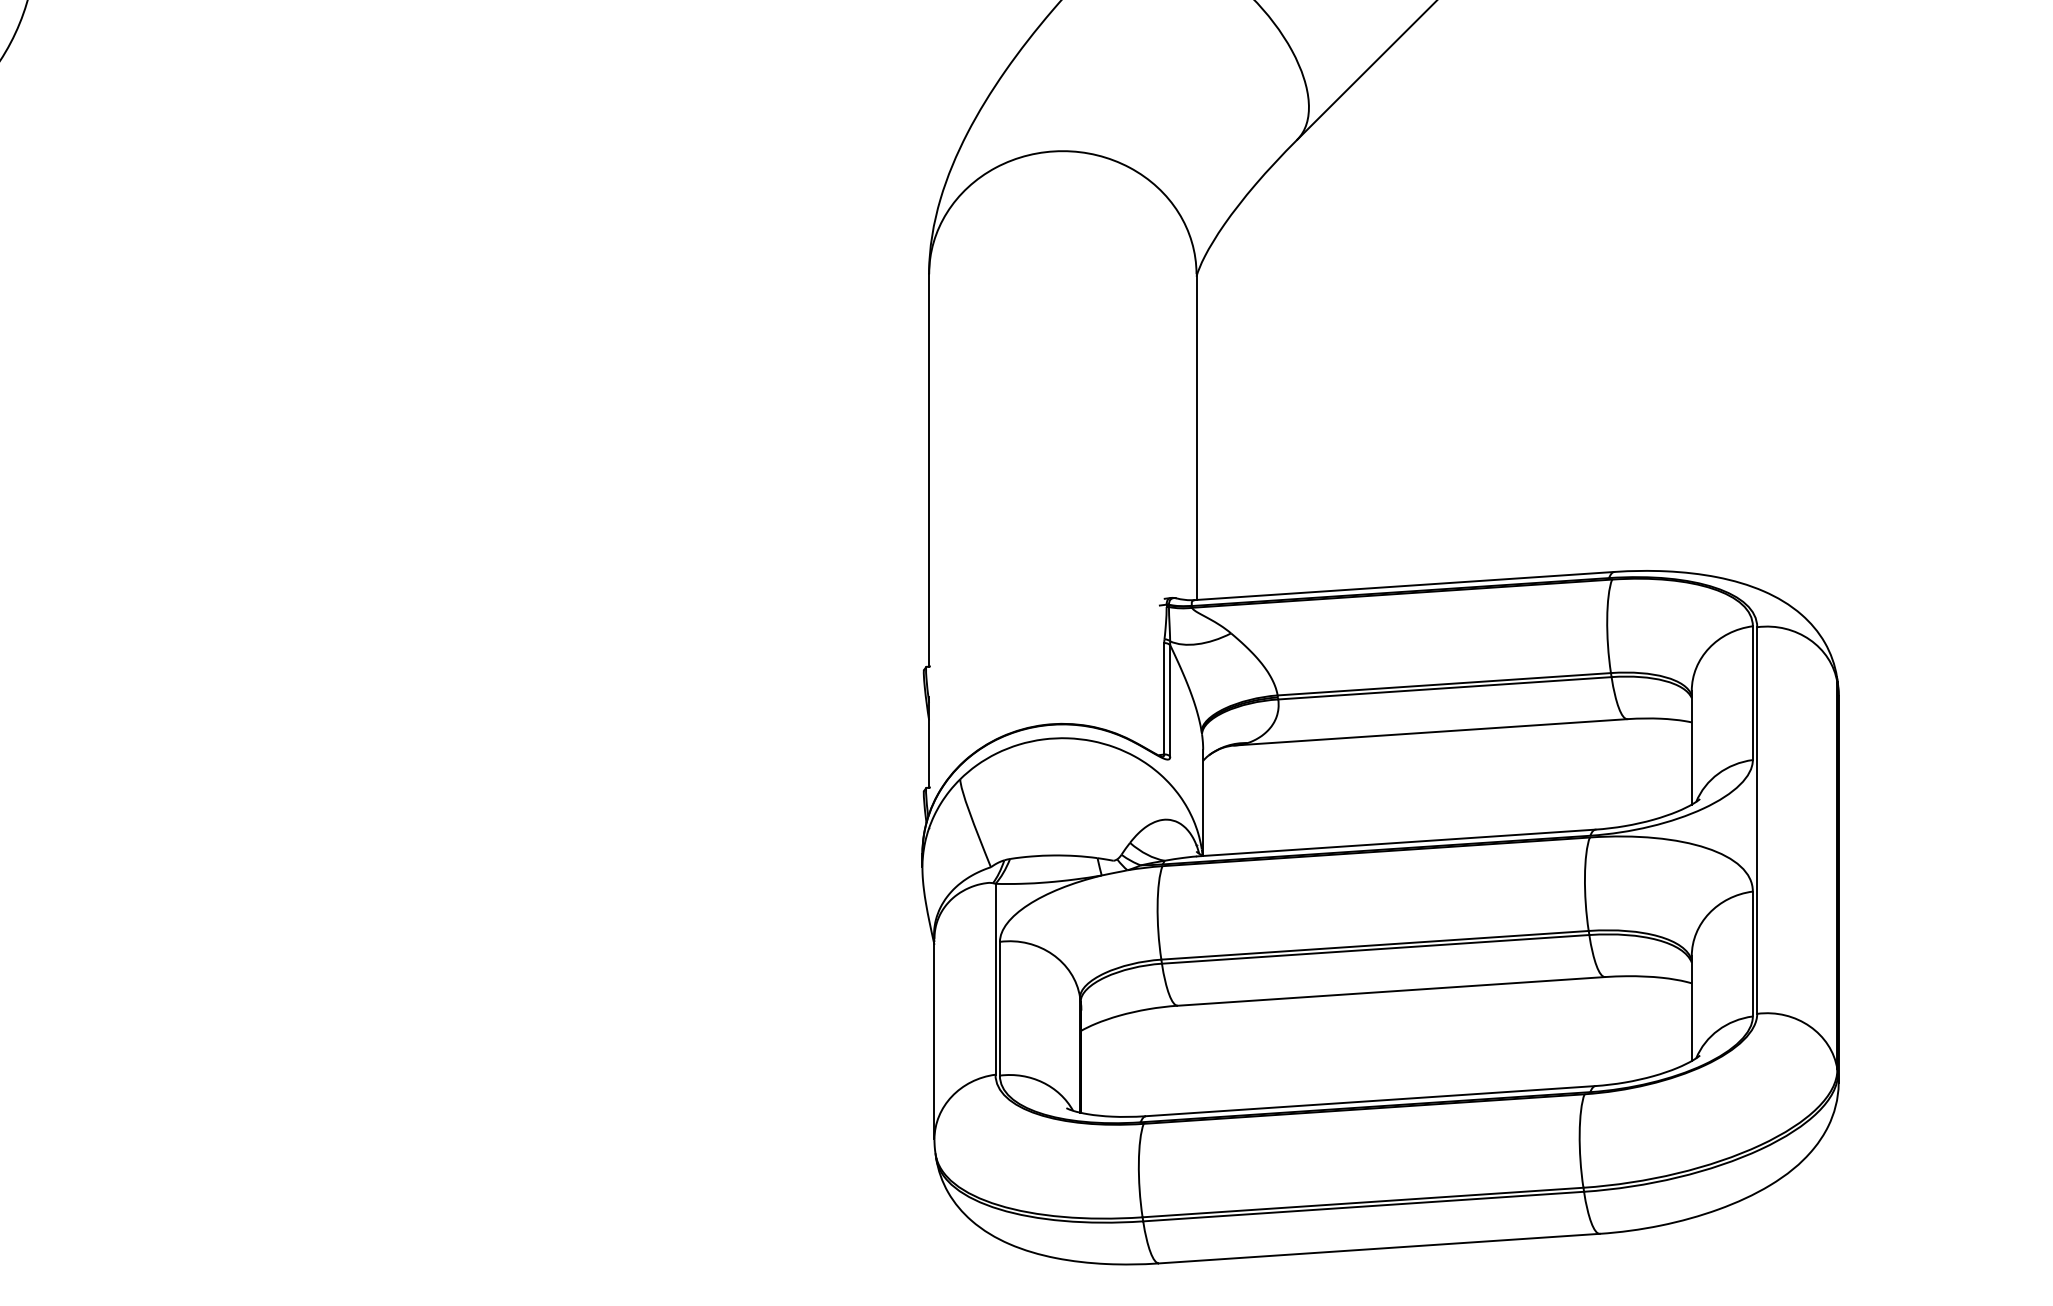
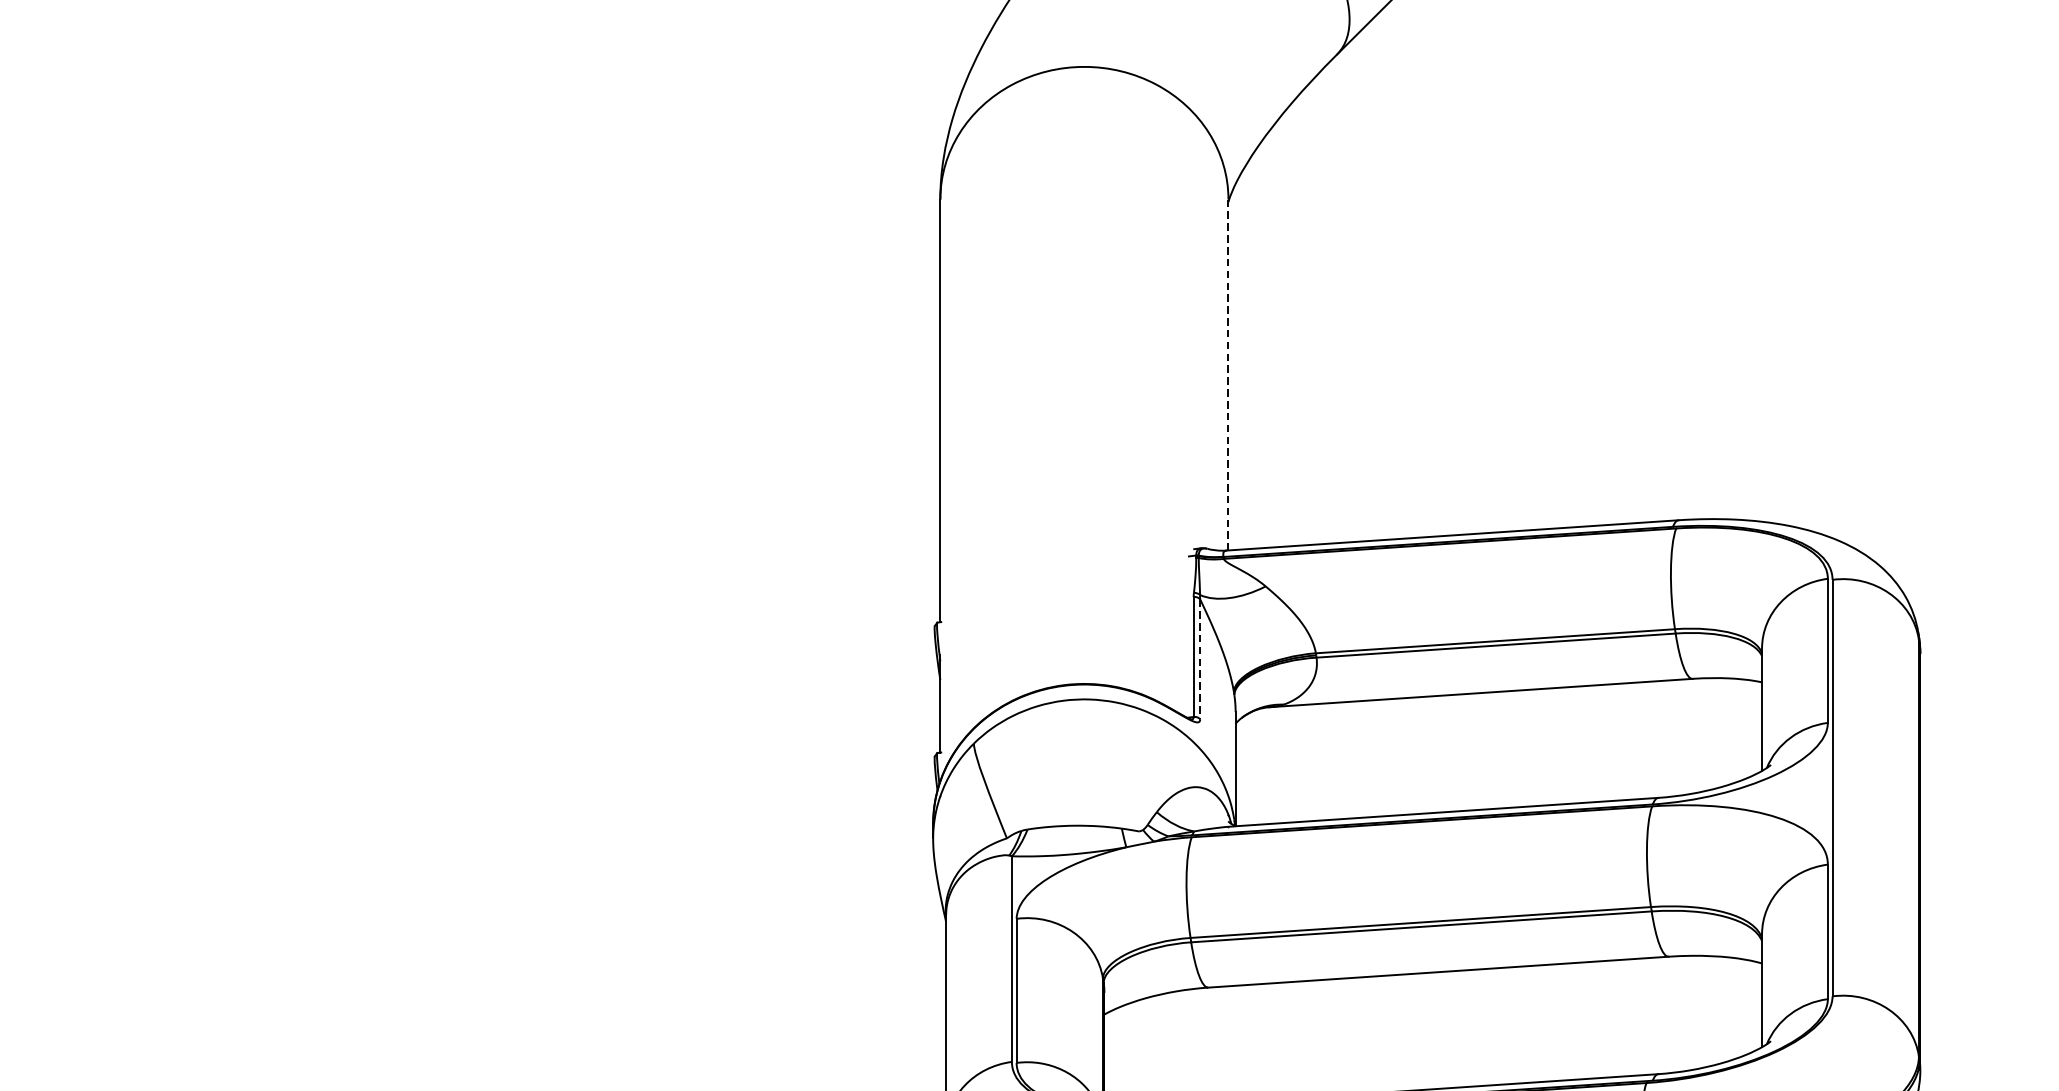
line: (1196, 437) -> (1228, 375), solid -> dashed
line: (1170, 700) -> (1200, 658), solid -> dashed

